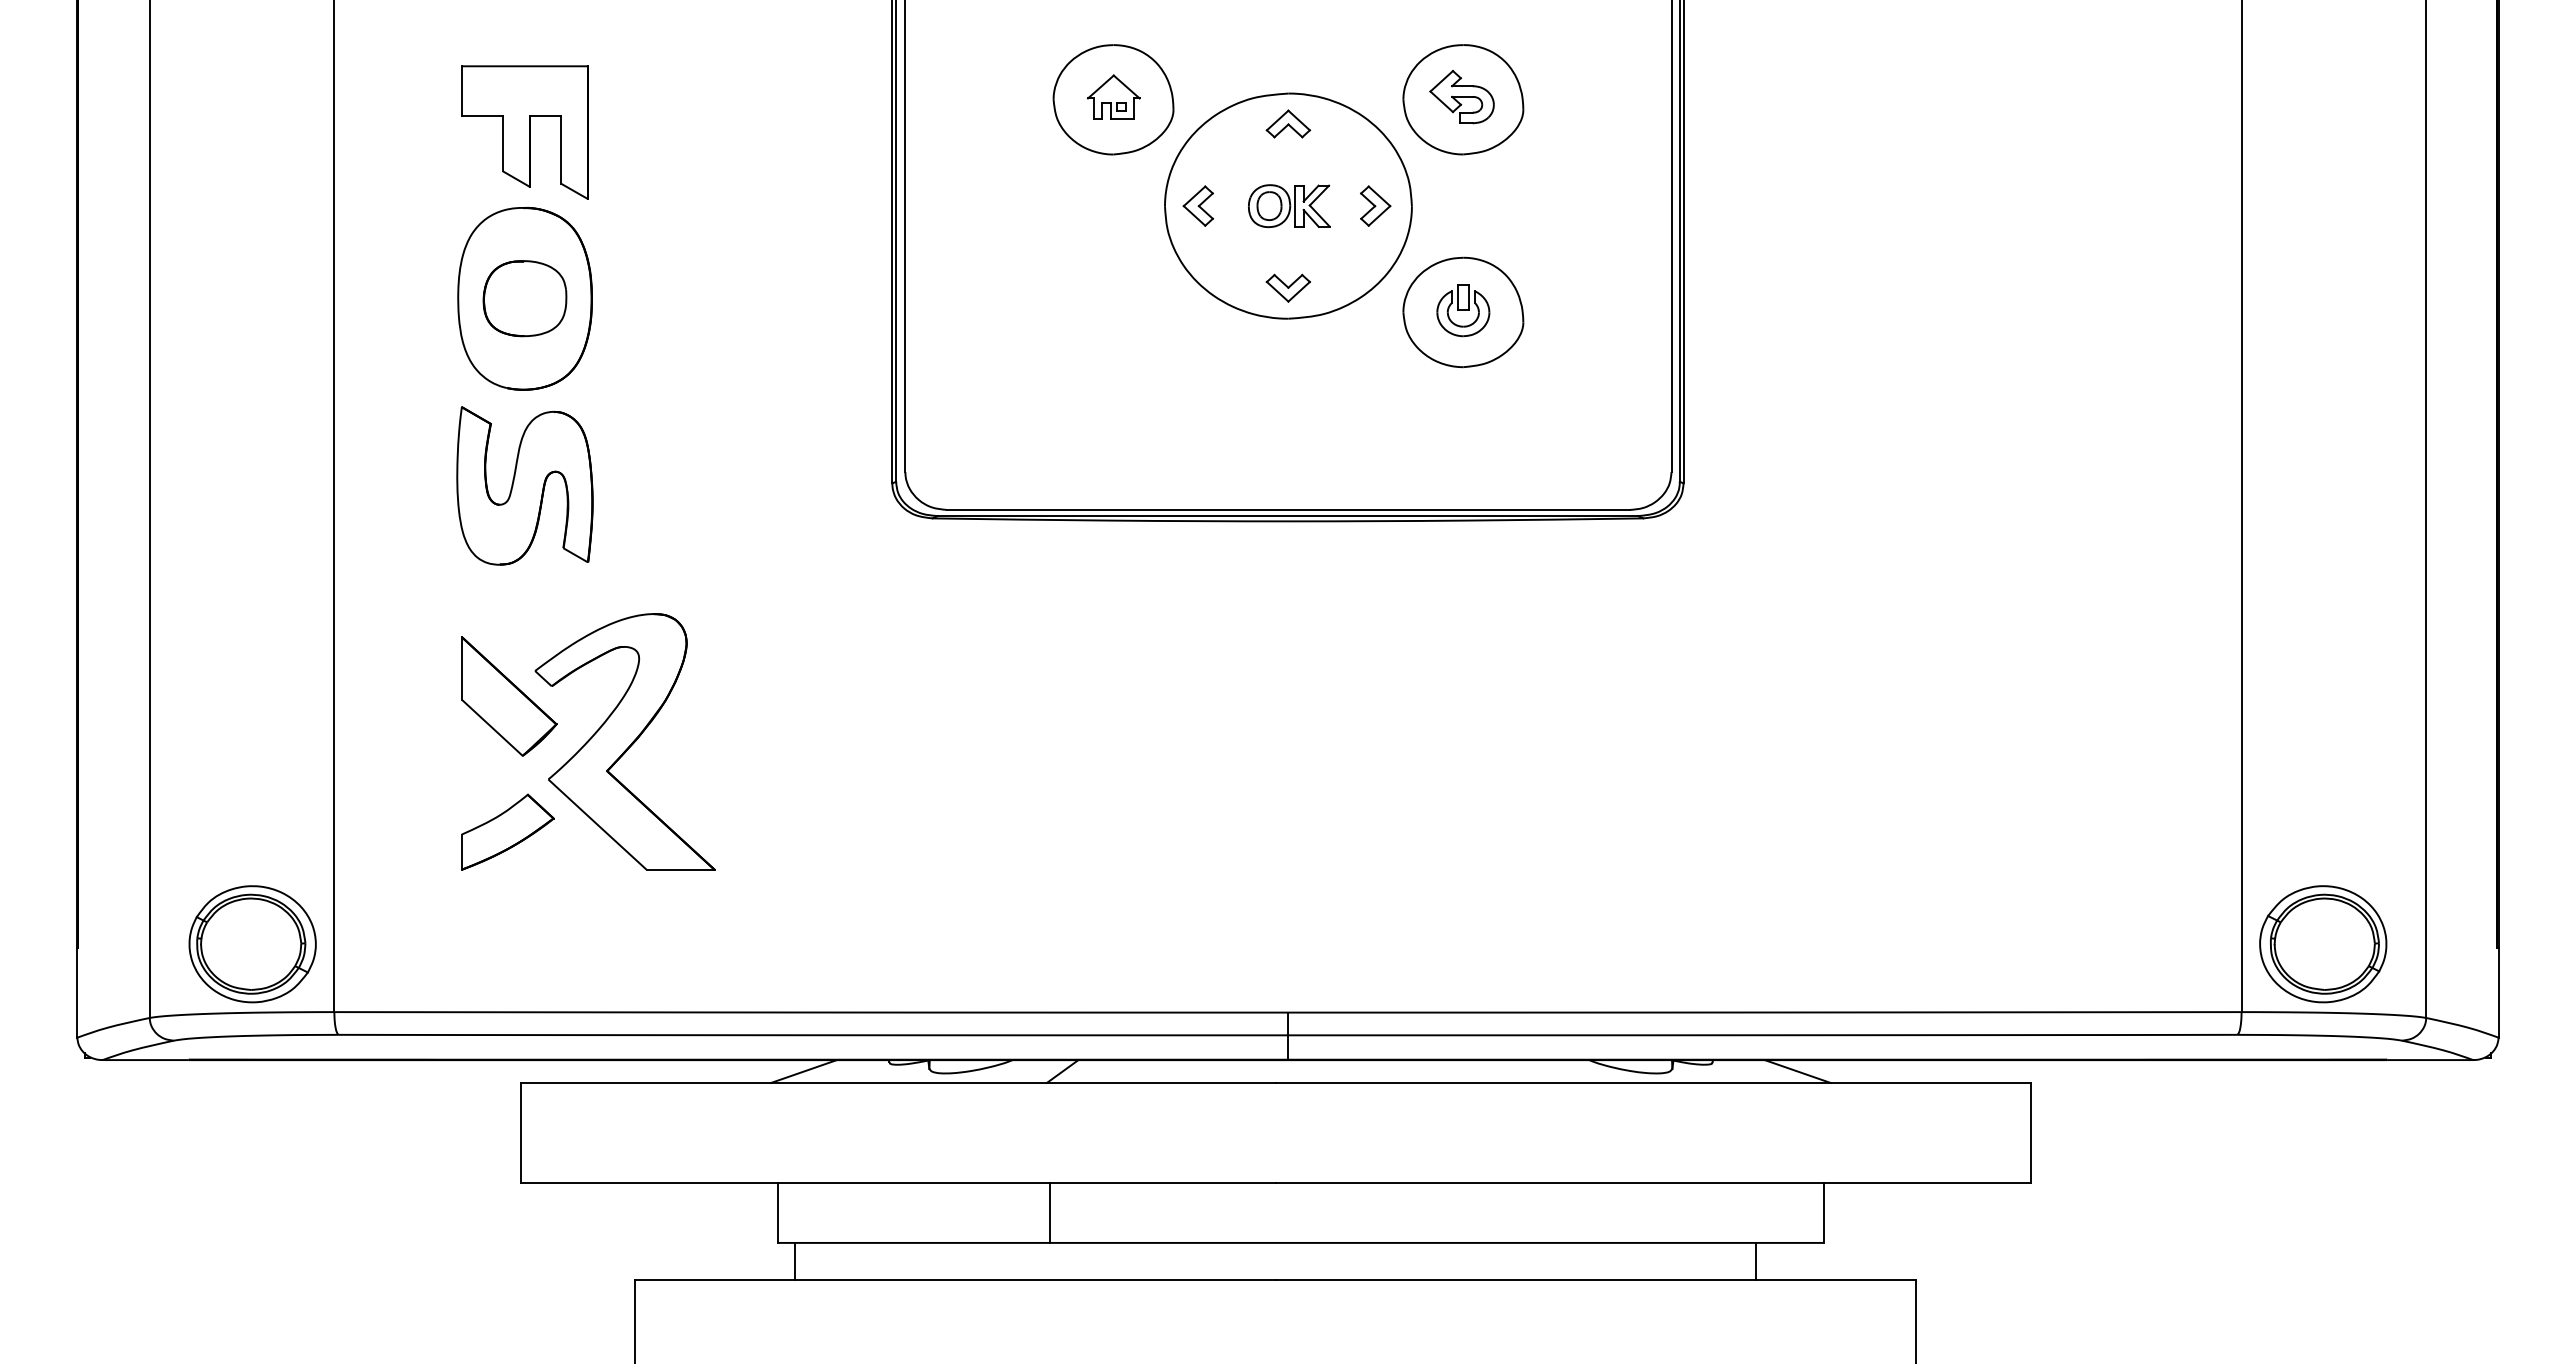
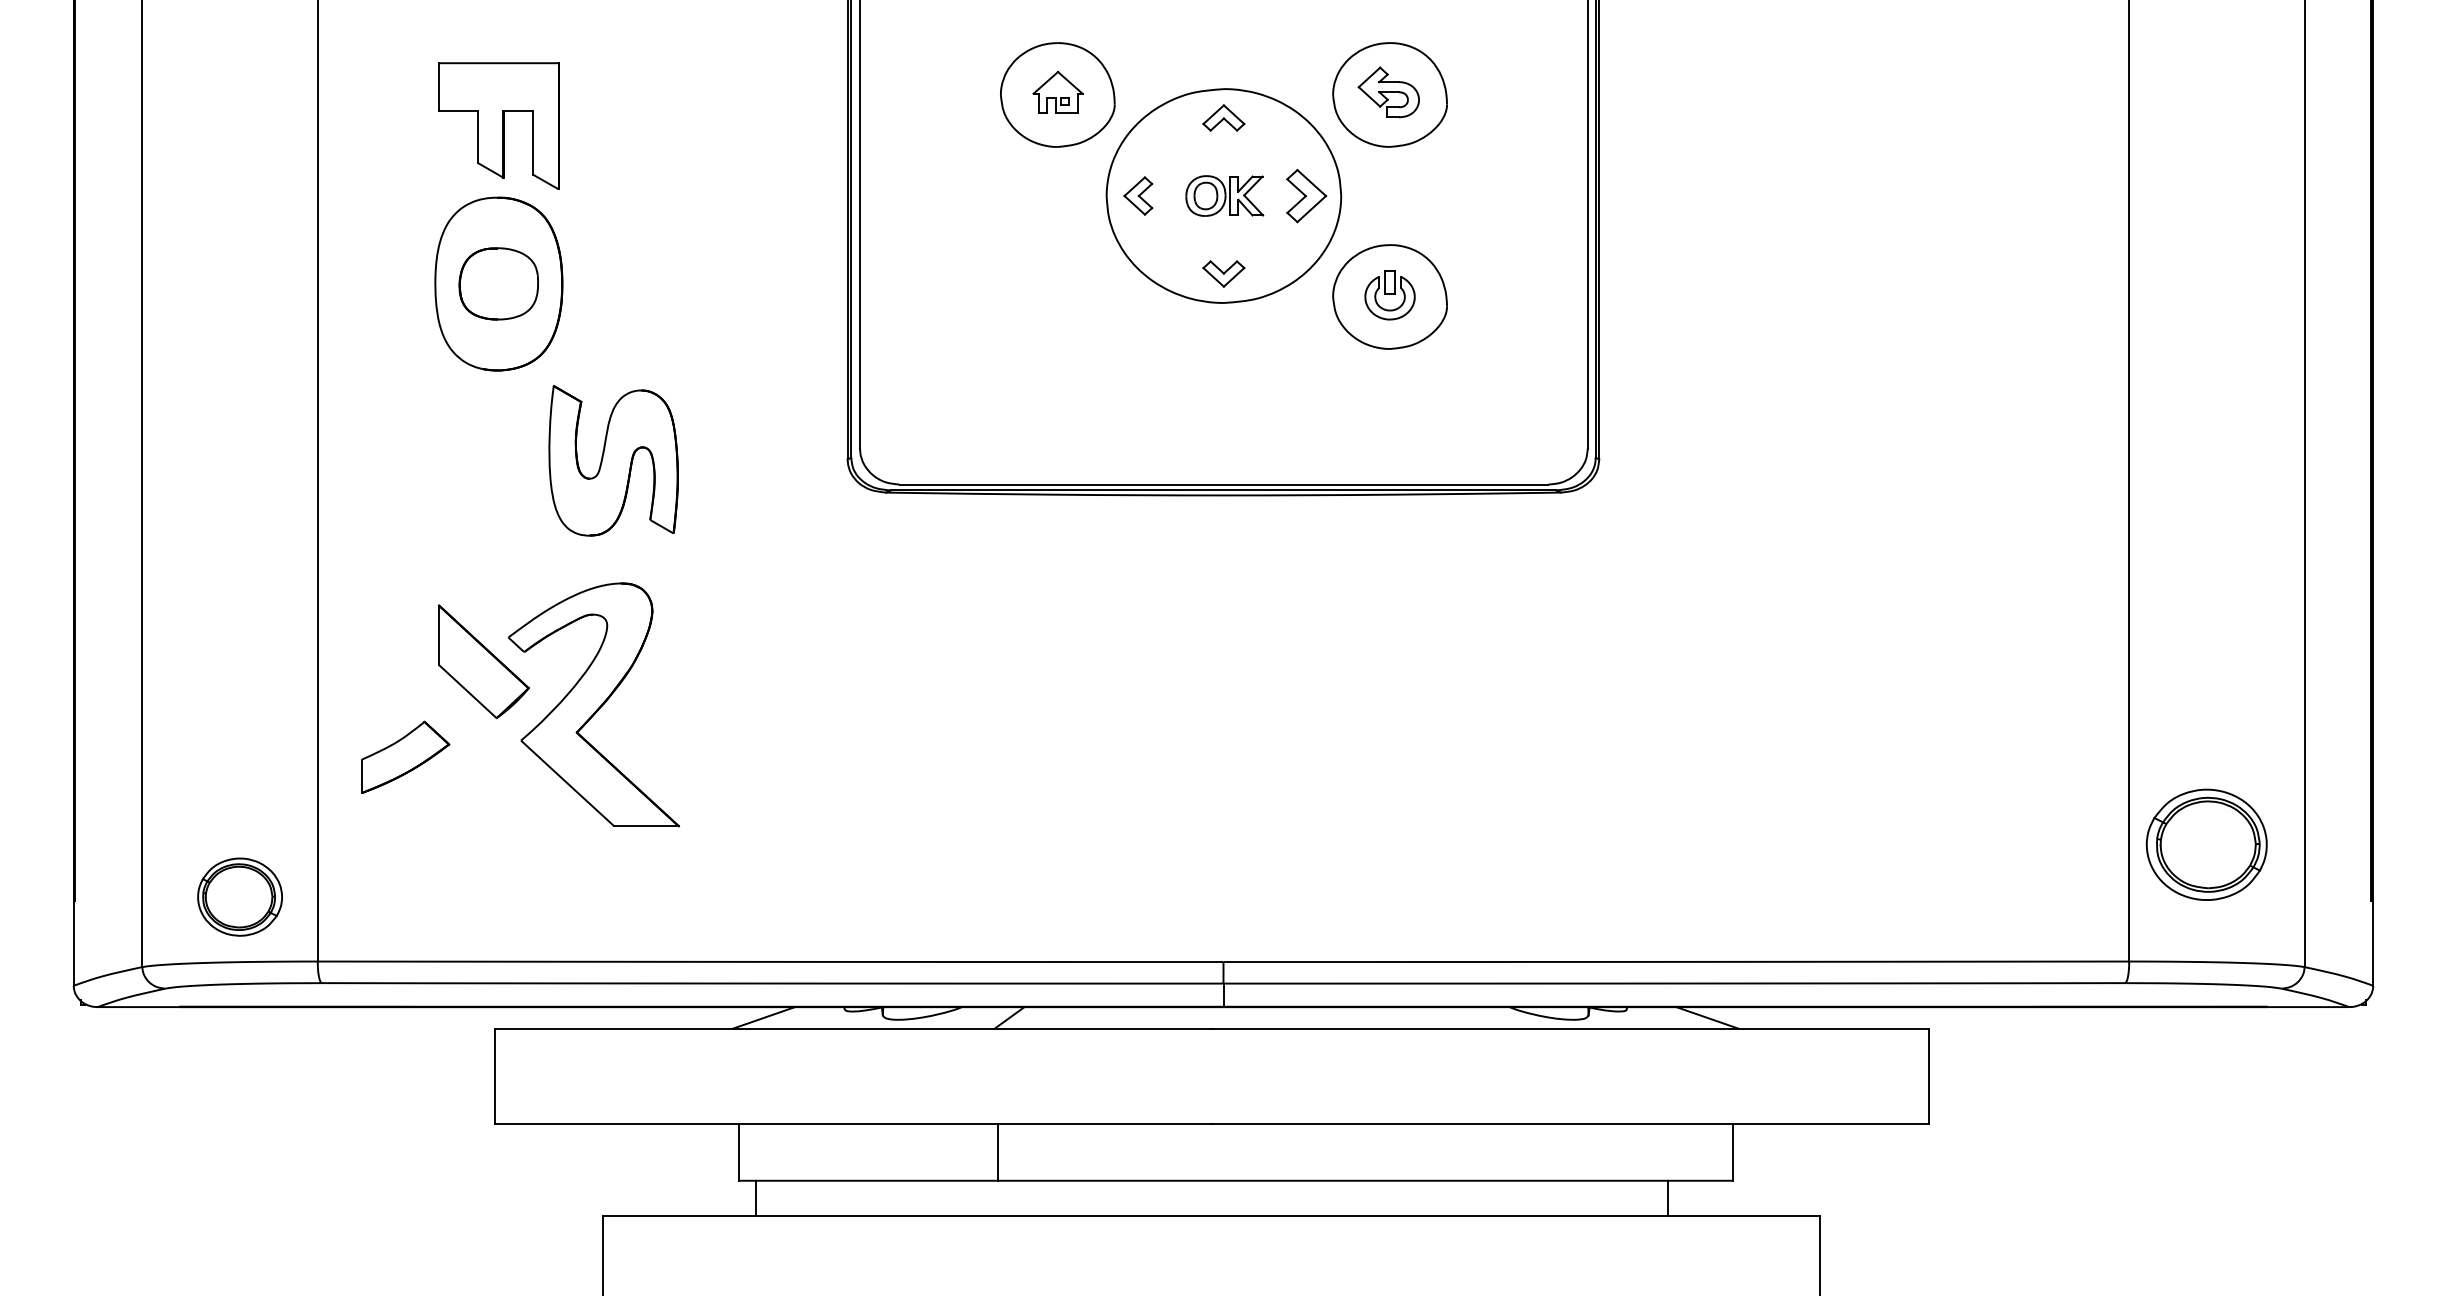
part: (1375, 205) -> (1306, 195), size x1.4
part: (524, 485) -> (613, 460), moved
part: (507, 831) -> (405, 756), moved
part: (252, 944) -> (239, 897), size x0.7
part: (2323, 944) -> (2207, 845), moved

